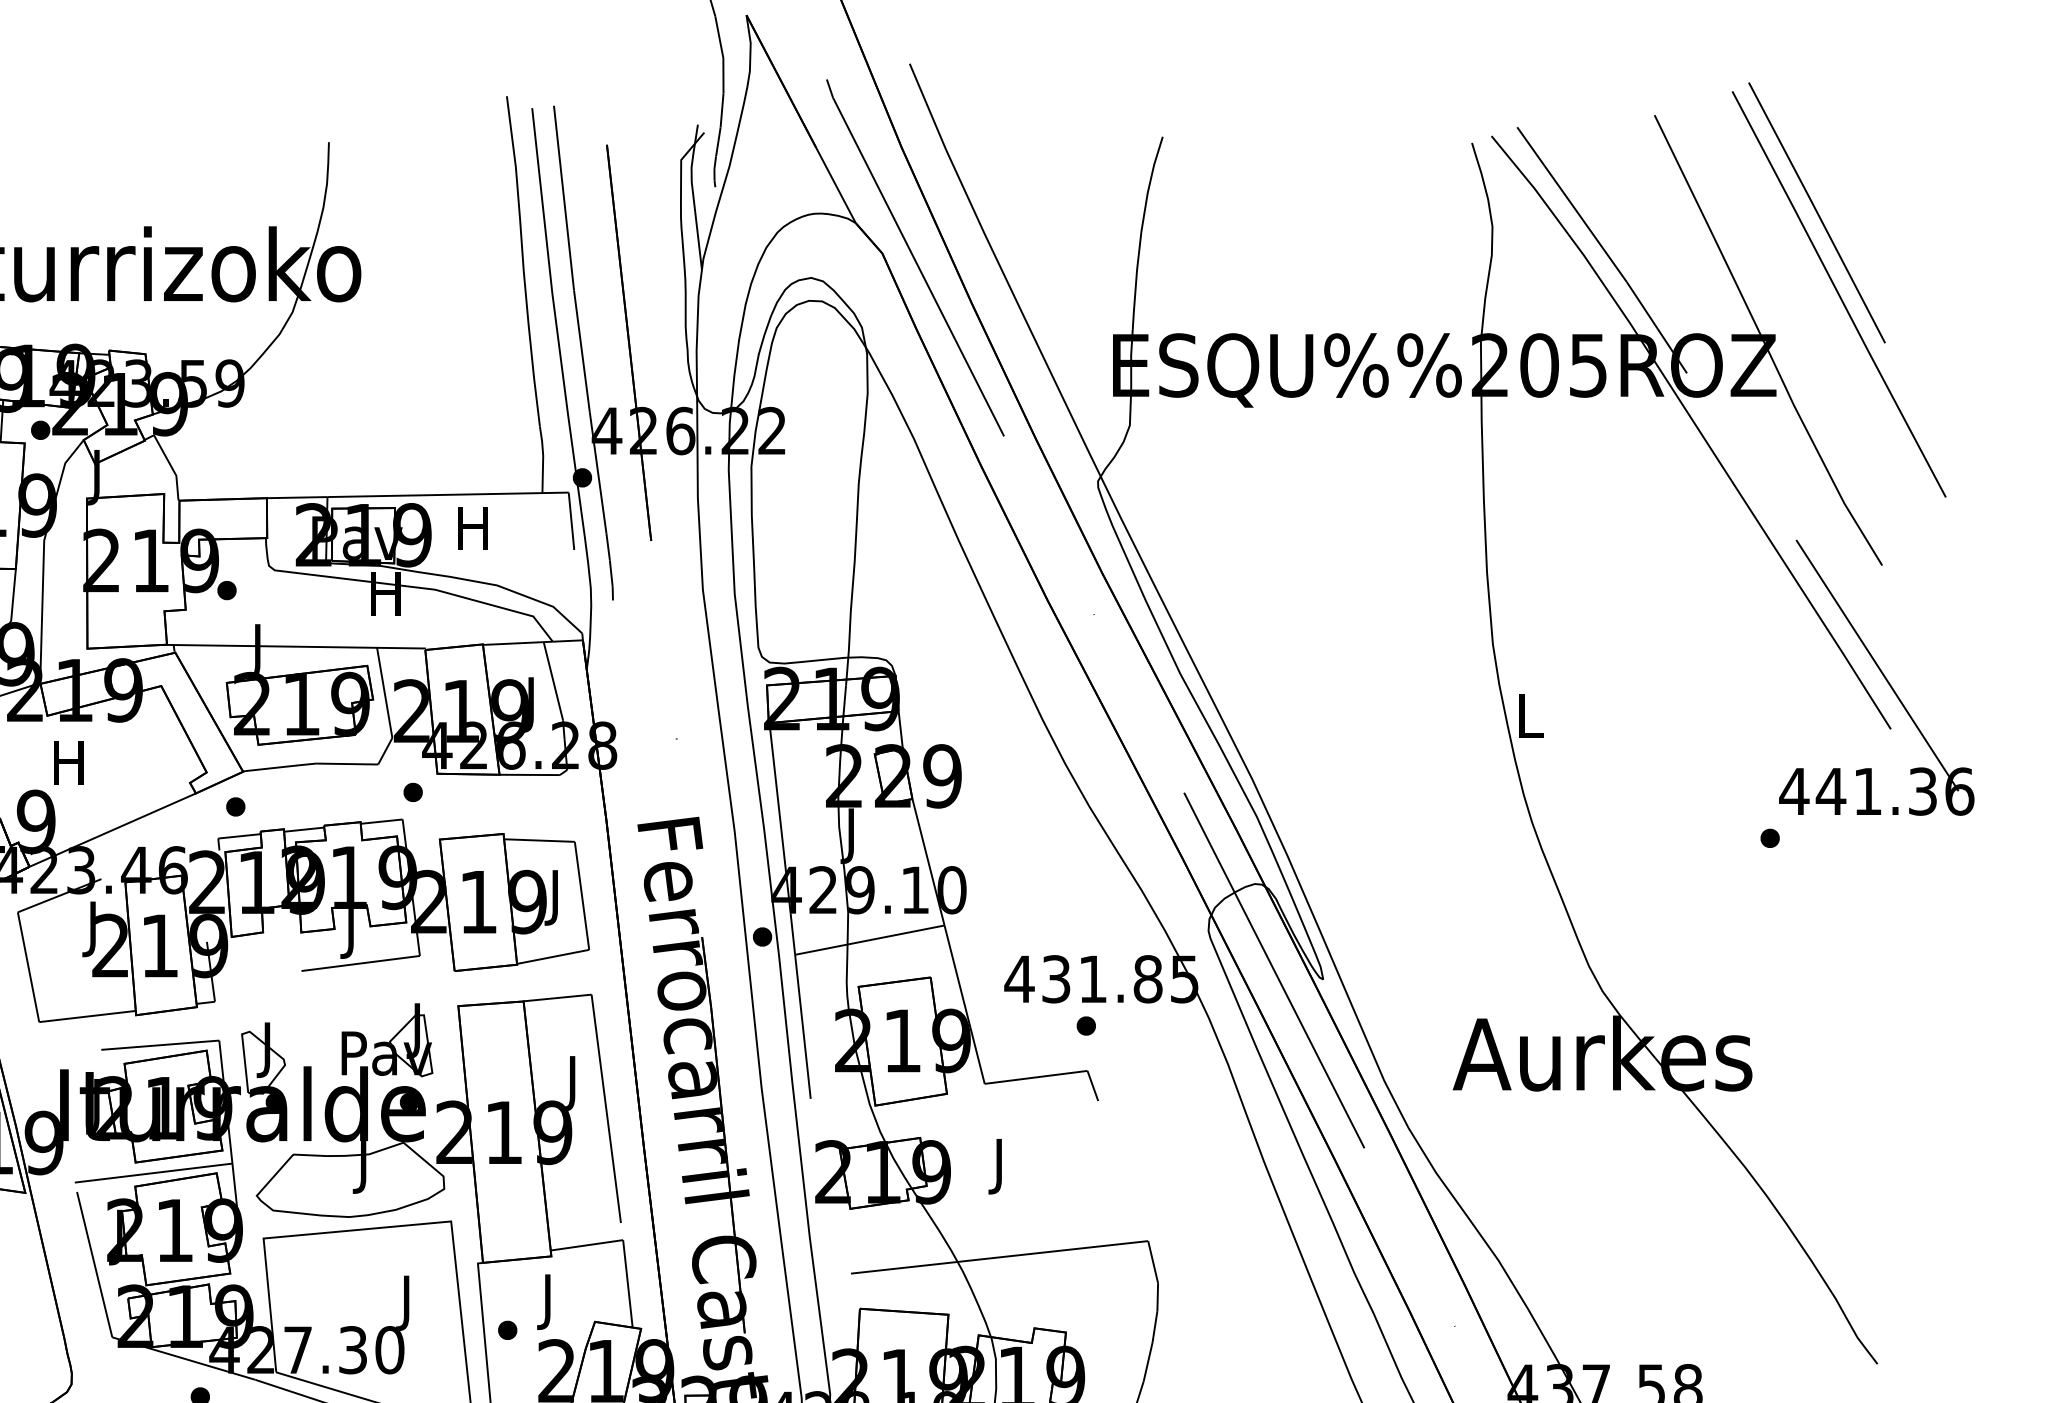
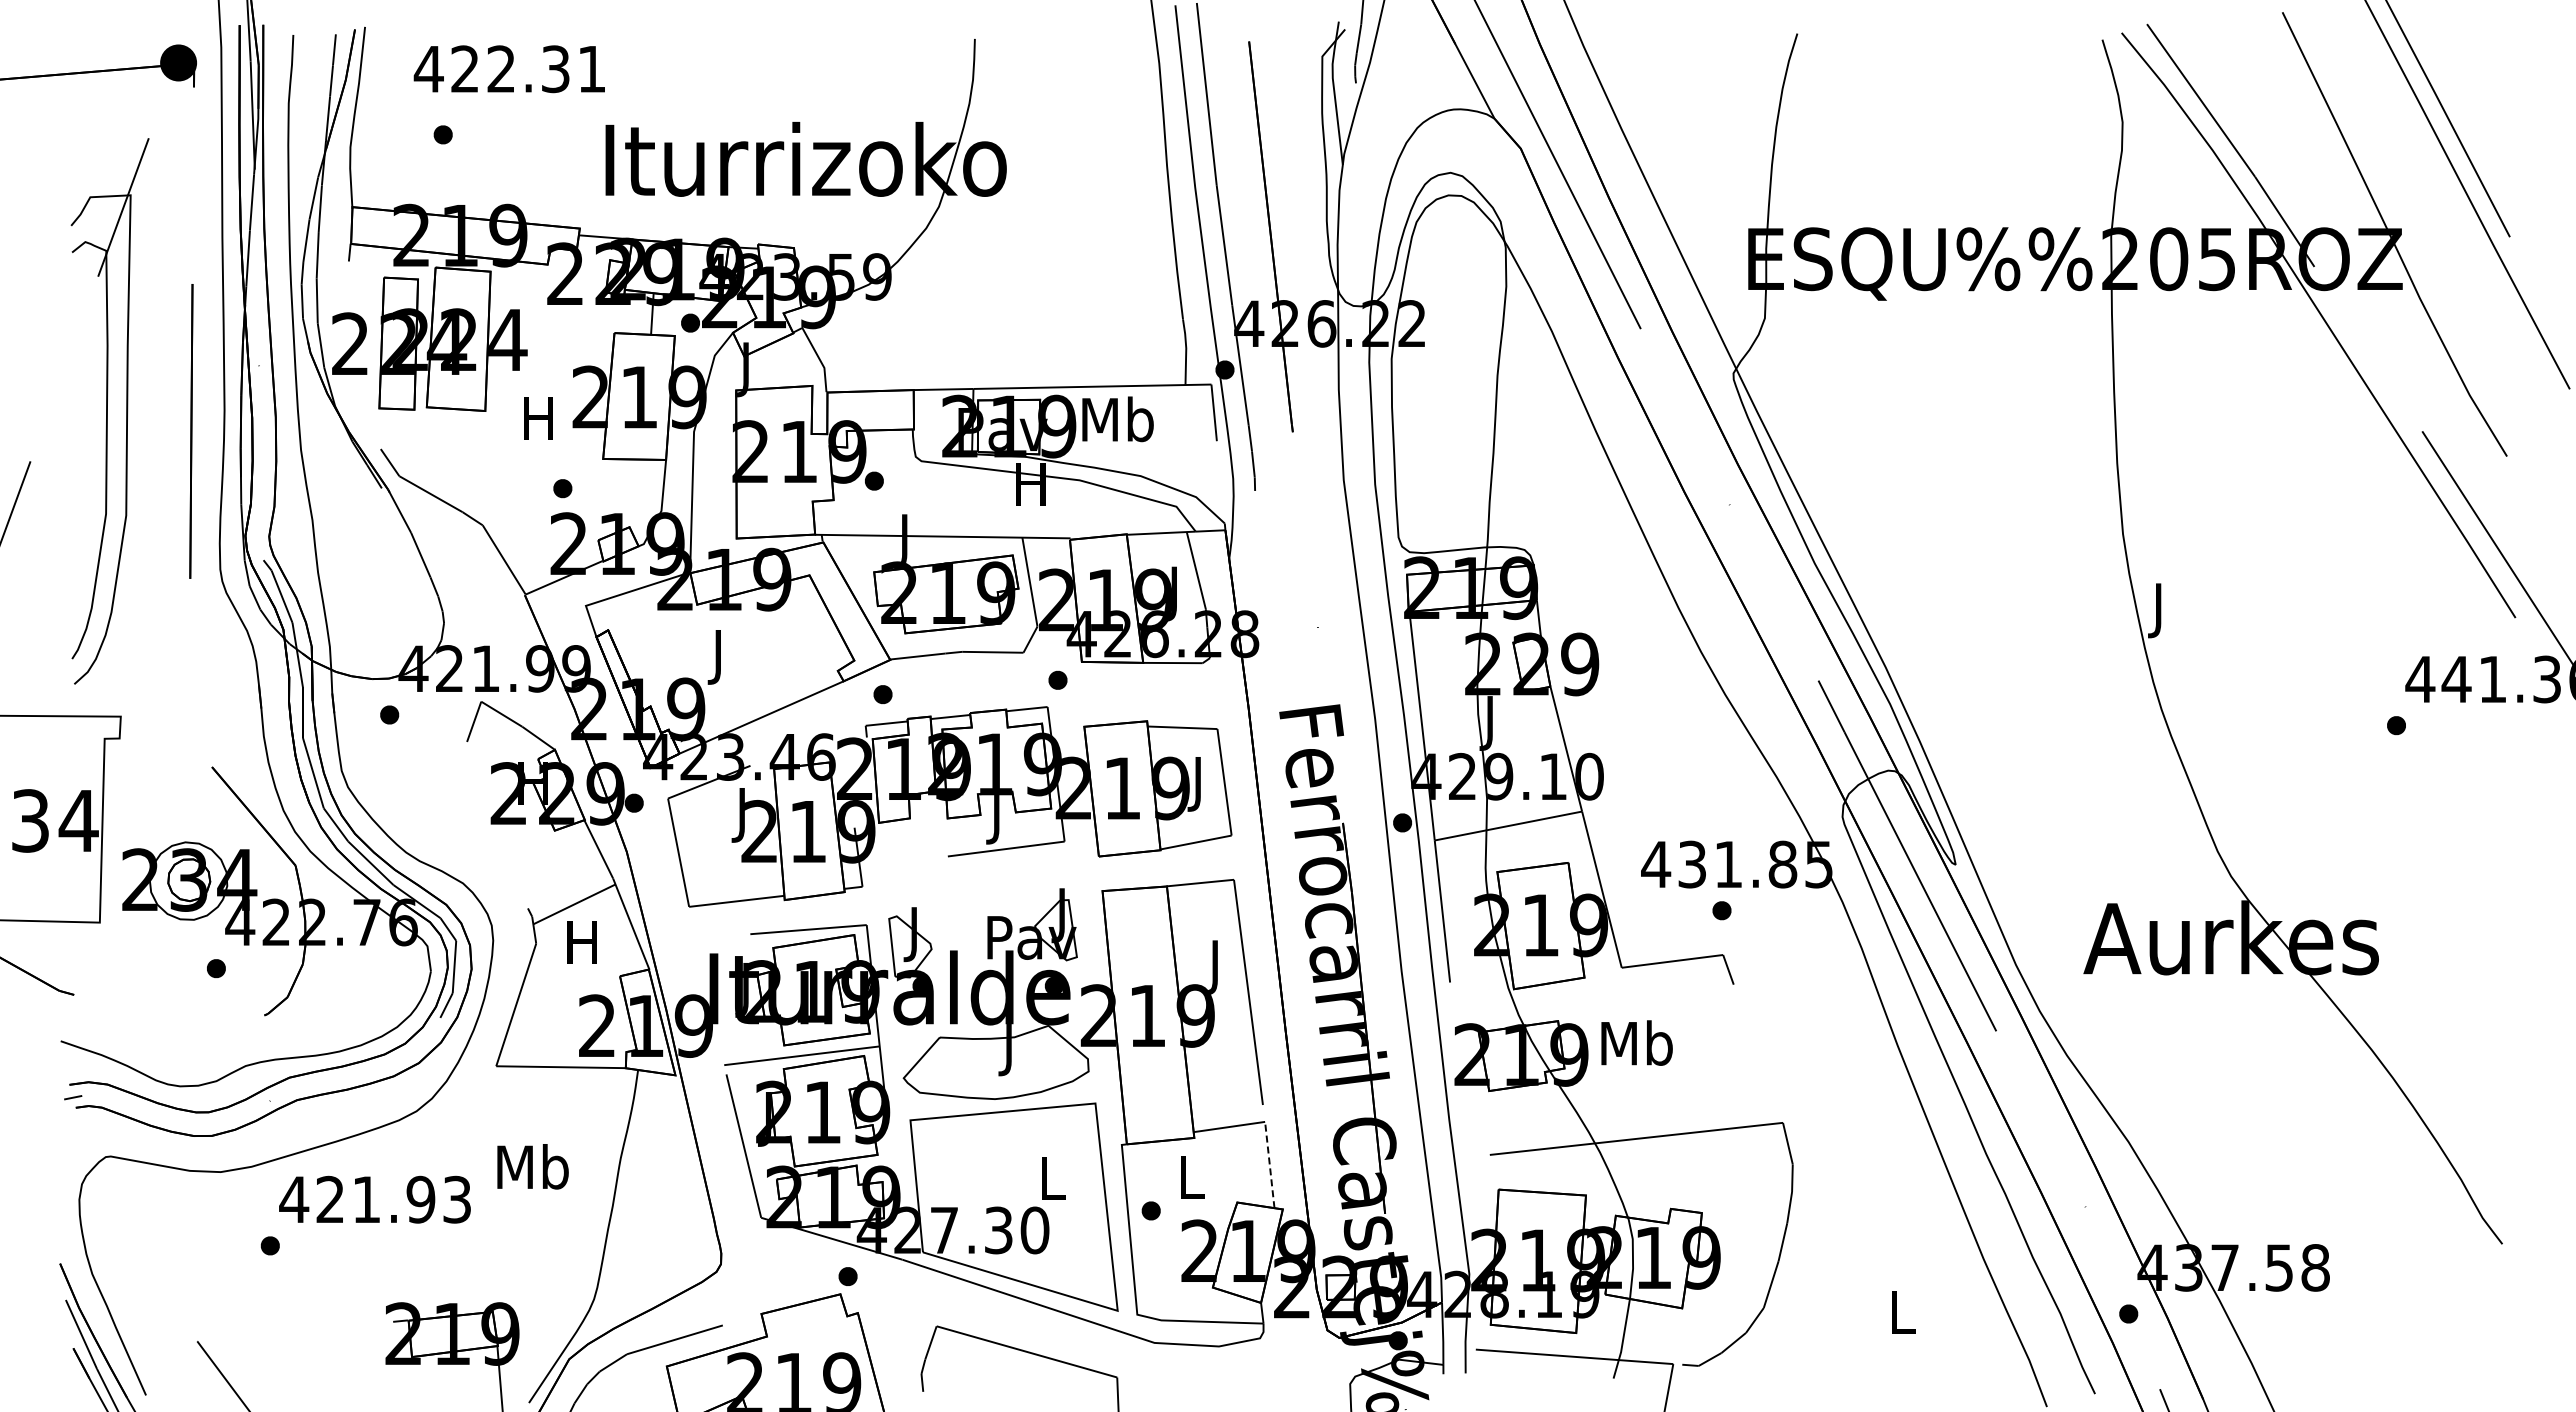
text: (473, 528) -> (1117, 419), H -> Mb
text: (1530, 721) -> (2160, 610), L -> J
text: (68, 769) -> (718, 657), H -> J
text: (999, 1165) -> (1636, 1048), J -> Mb
line: (627, 1283) -> (1269, 1164), solid -> dashed
text: (549, 1301) -> (1192, 1182), J -> L
text: (408, 1303) -> (1053, 1184), J -> L

